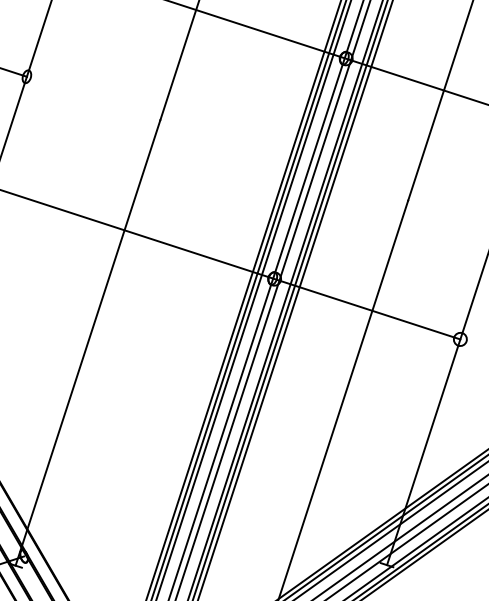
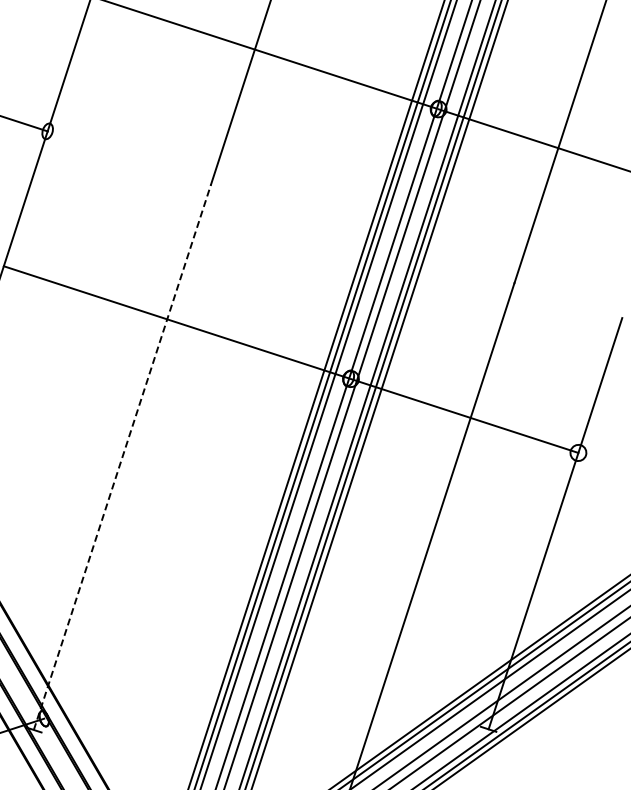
line: (88, 343) -> (122, 457), solid -> dashed

